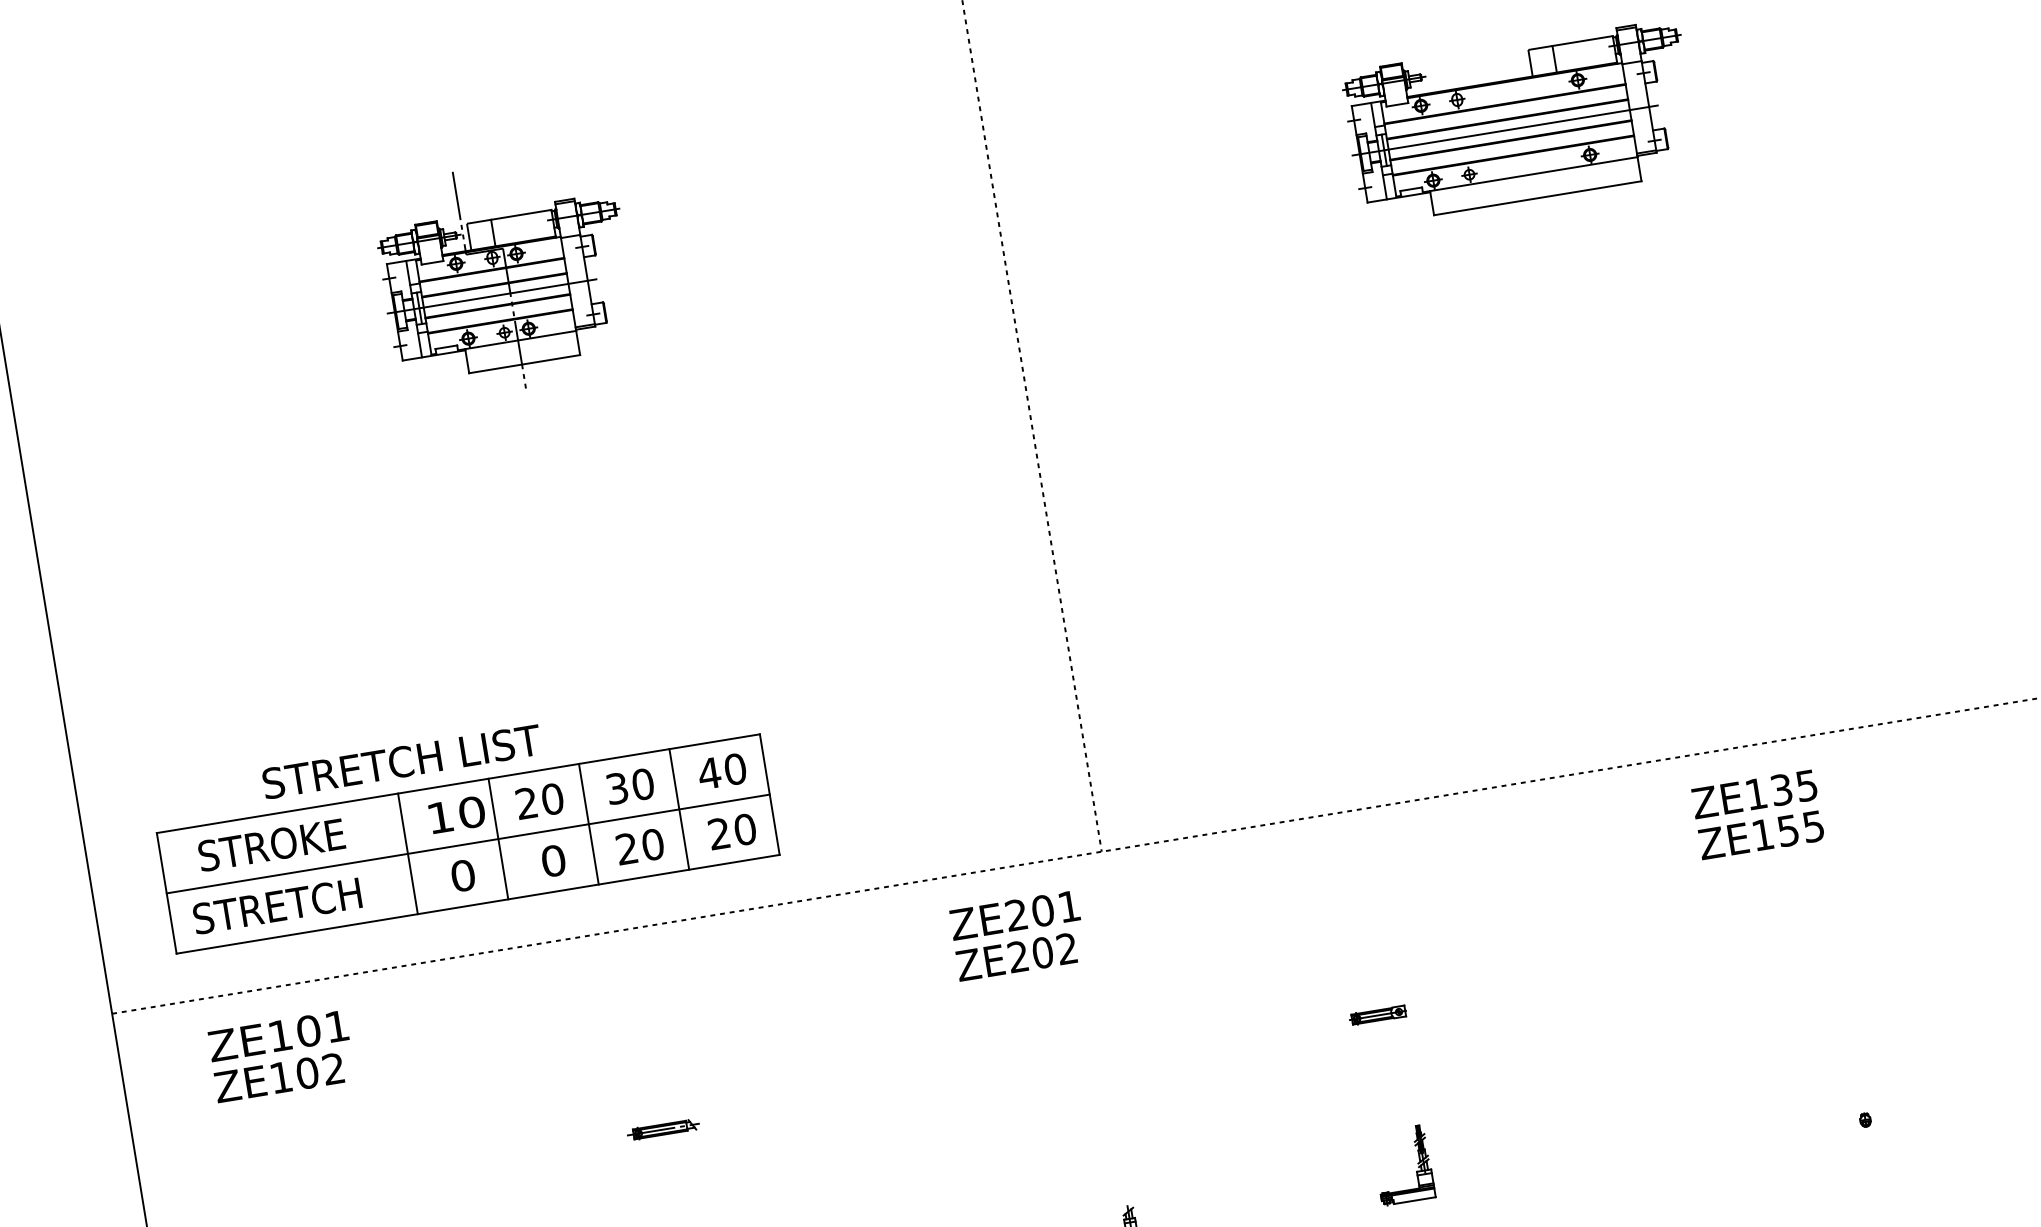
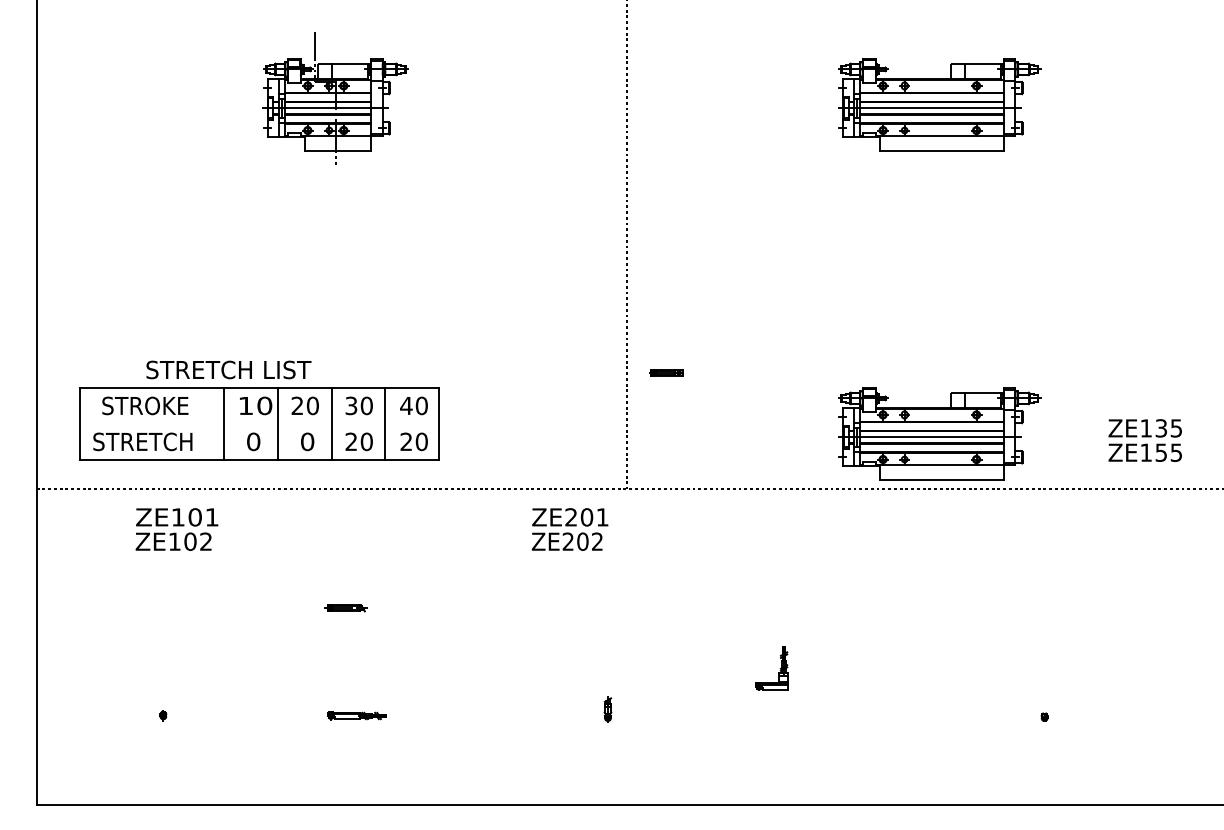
part: (1611, 673) -> (939, 433), added
text: (1756, 814) -> (1144, 440), moved
line: (467, 843) -> (259, 423), removed
part: (1377, 1014) -> (666, 372), moved
text: (280, 1056) -> (176, 529), moved
part: (1415, 1163) -> (779, 668), moved

